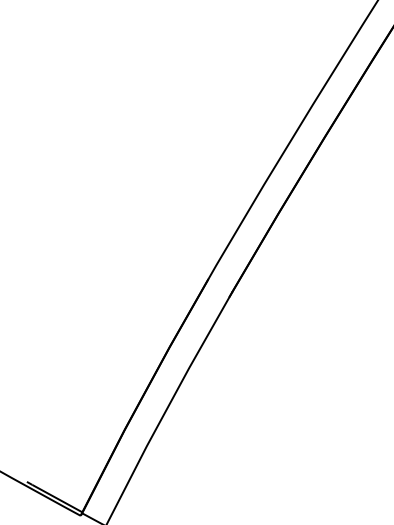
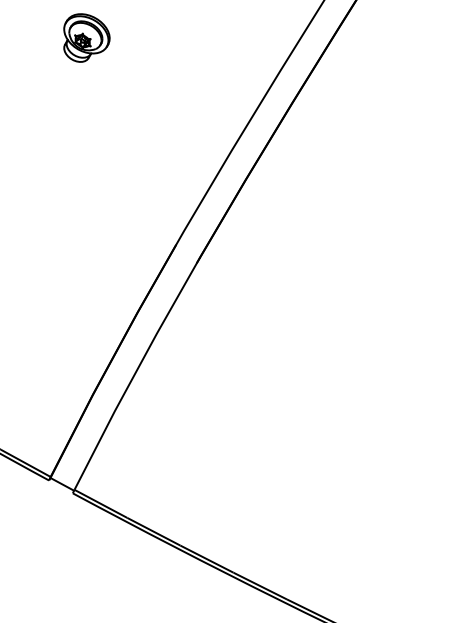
part: (118, 70) -> (86, 37), added

